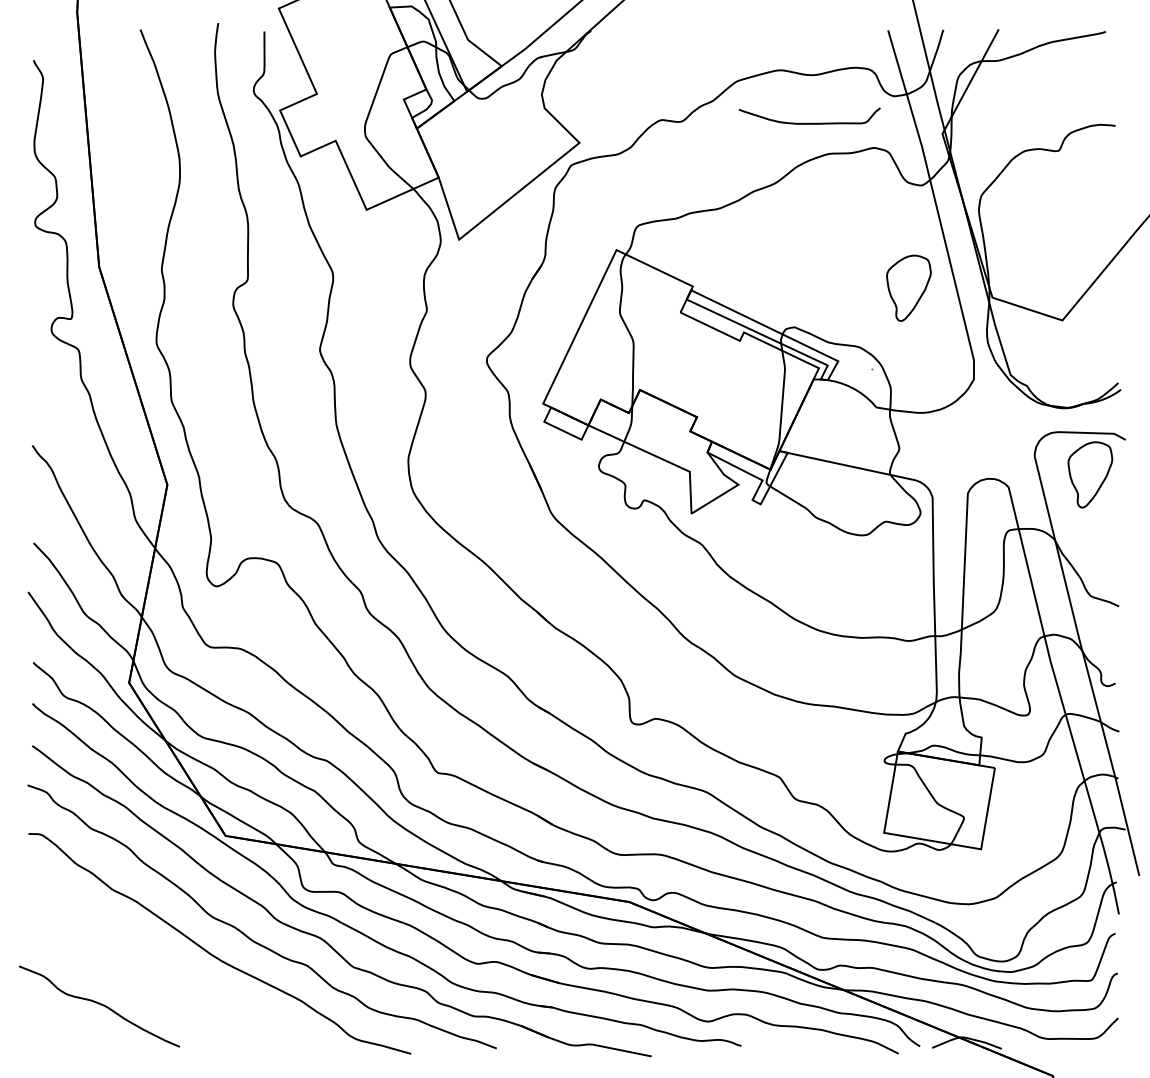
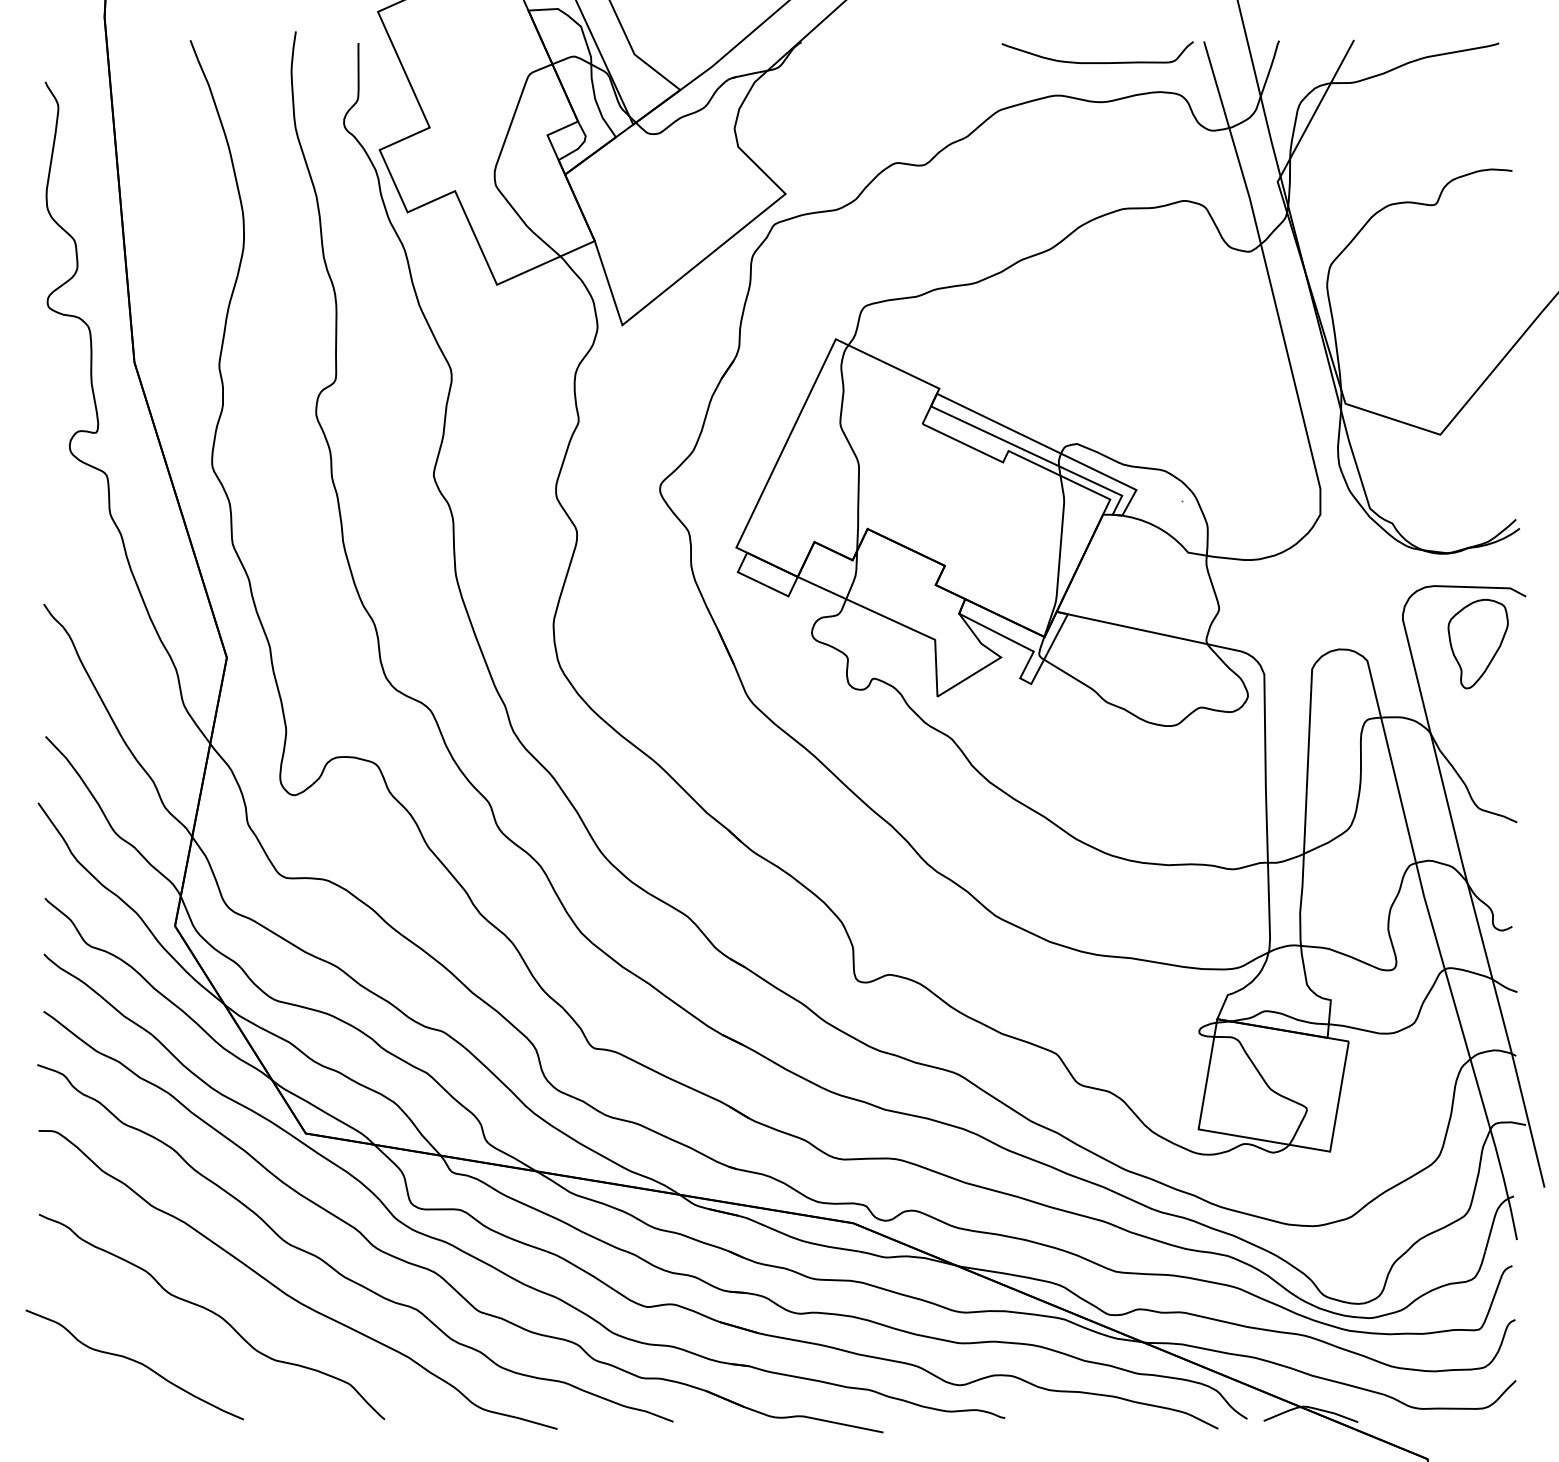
curve: (809, 123) -> (1097, 62), moved
part: (908, 288) -> (1231, 391), removed
part: (156, 970) -> (211, 1316), added

